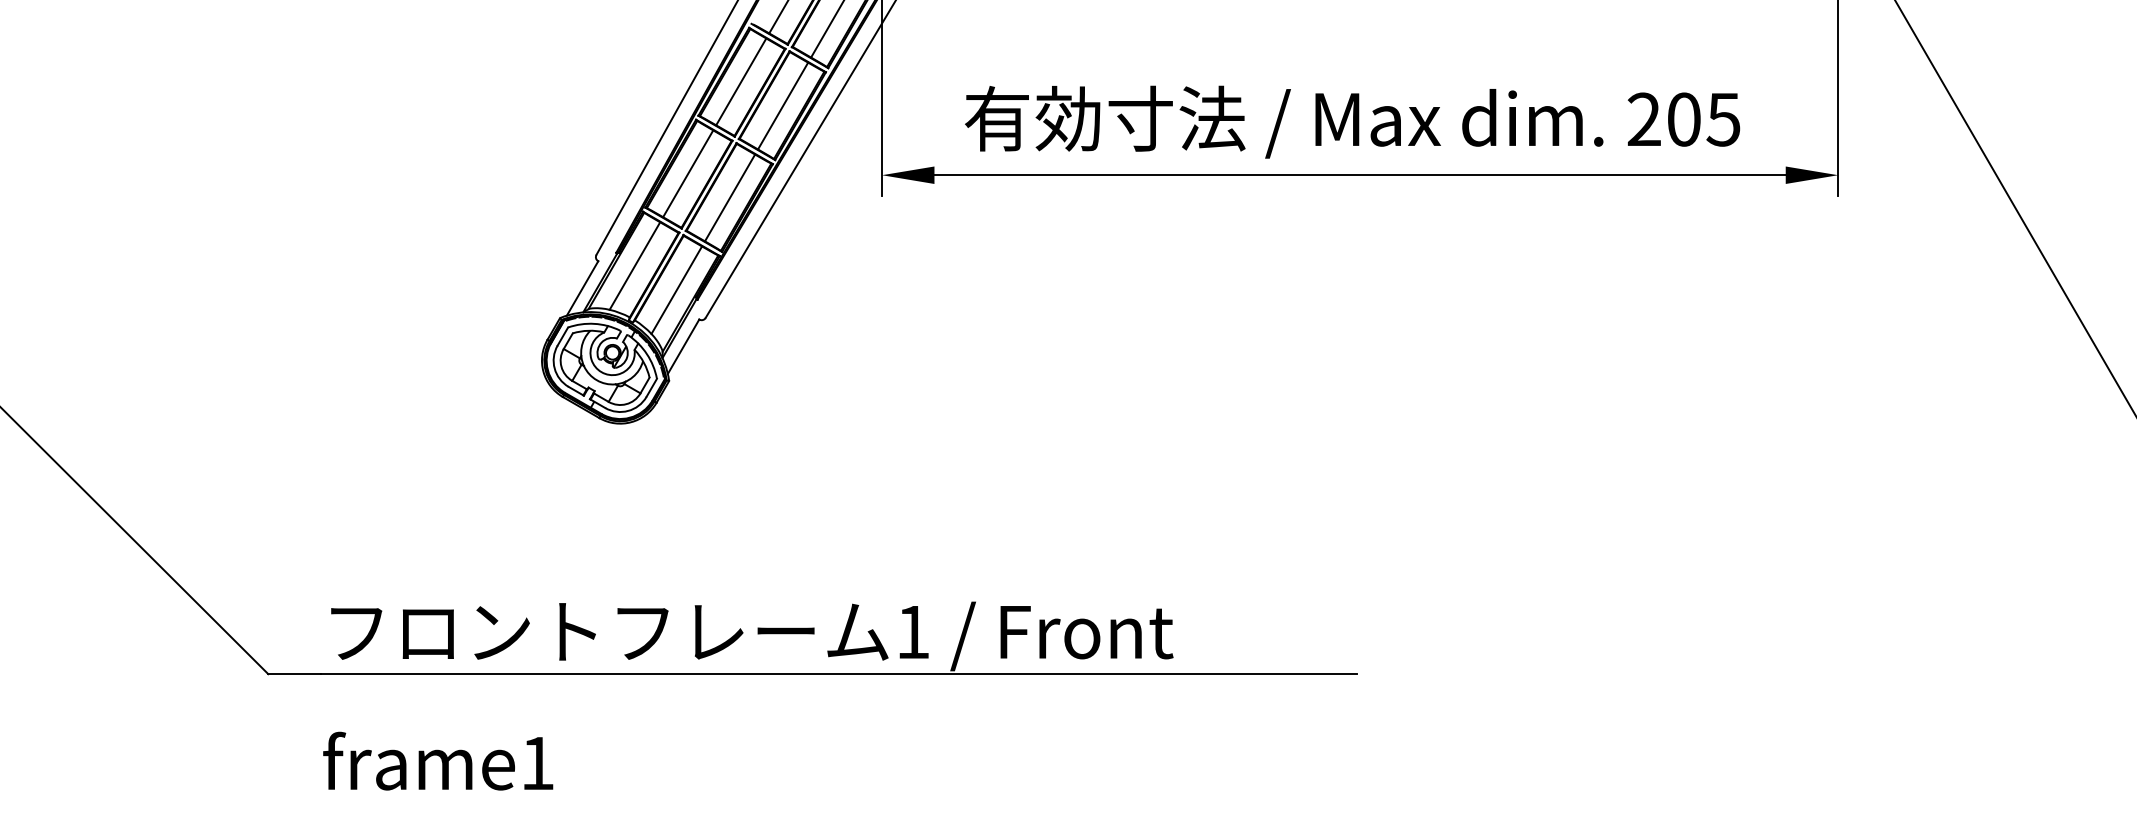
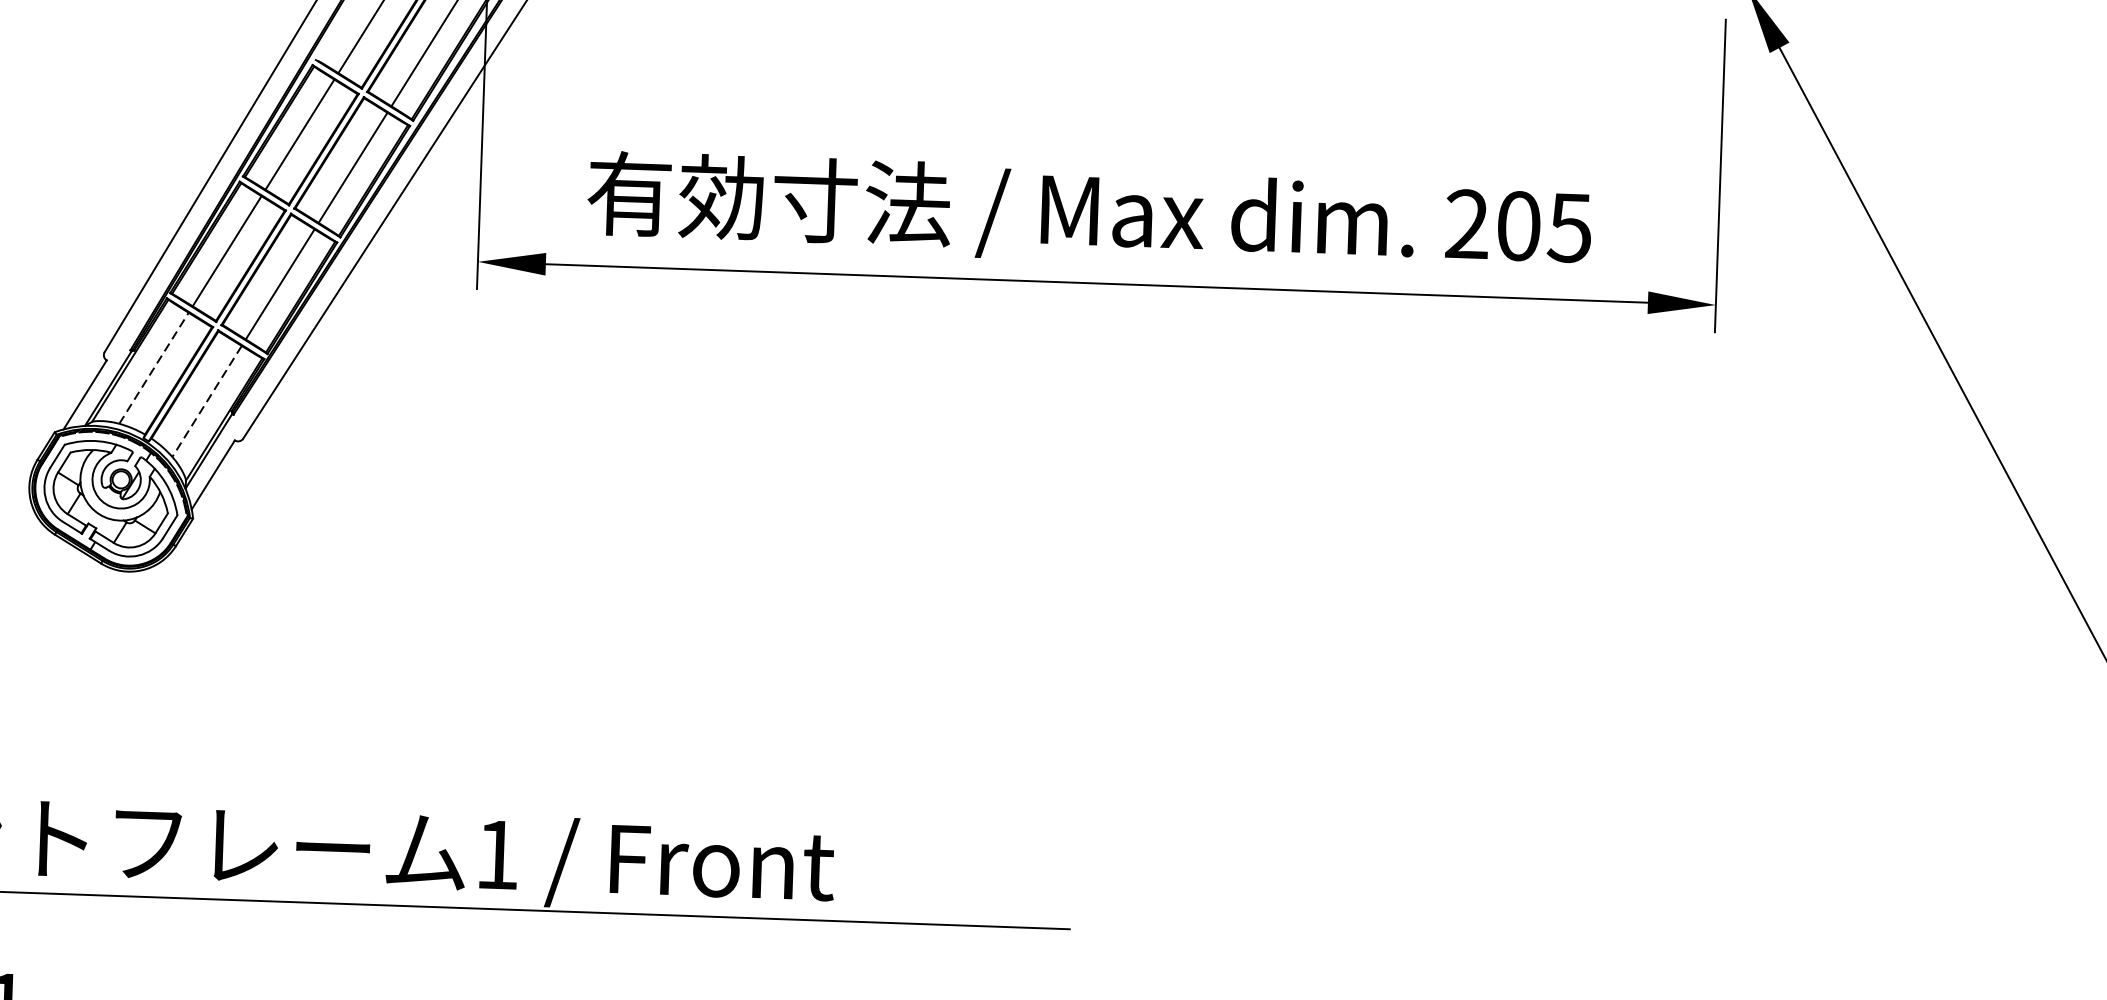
line: (634, 266) -> (153, 368), solid -> dashed
line: (676, 290) -> (206, 401), solid -> dashed

